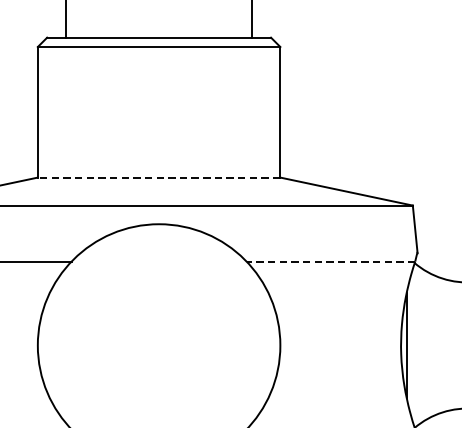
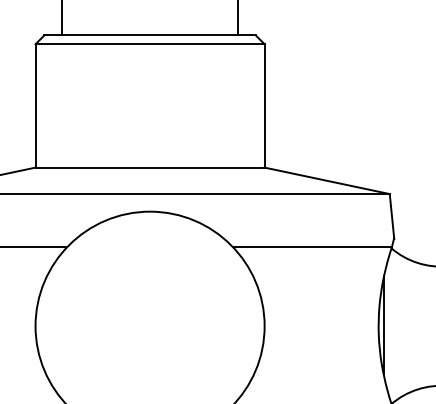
line: (159, 177) -> (150, 167), dashed -> solid
line: (331, 261) -> (312, 246), dashed -> solid

